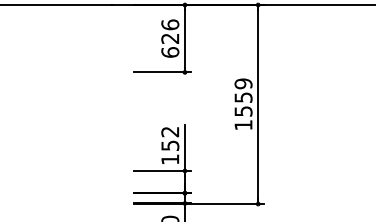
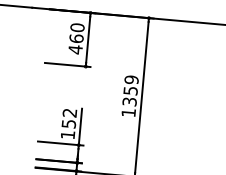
text: (170, 38) -> (76, 38), 626 -> 460
text: (242, 111) -> (128, 101), 1559 -> 1359

